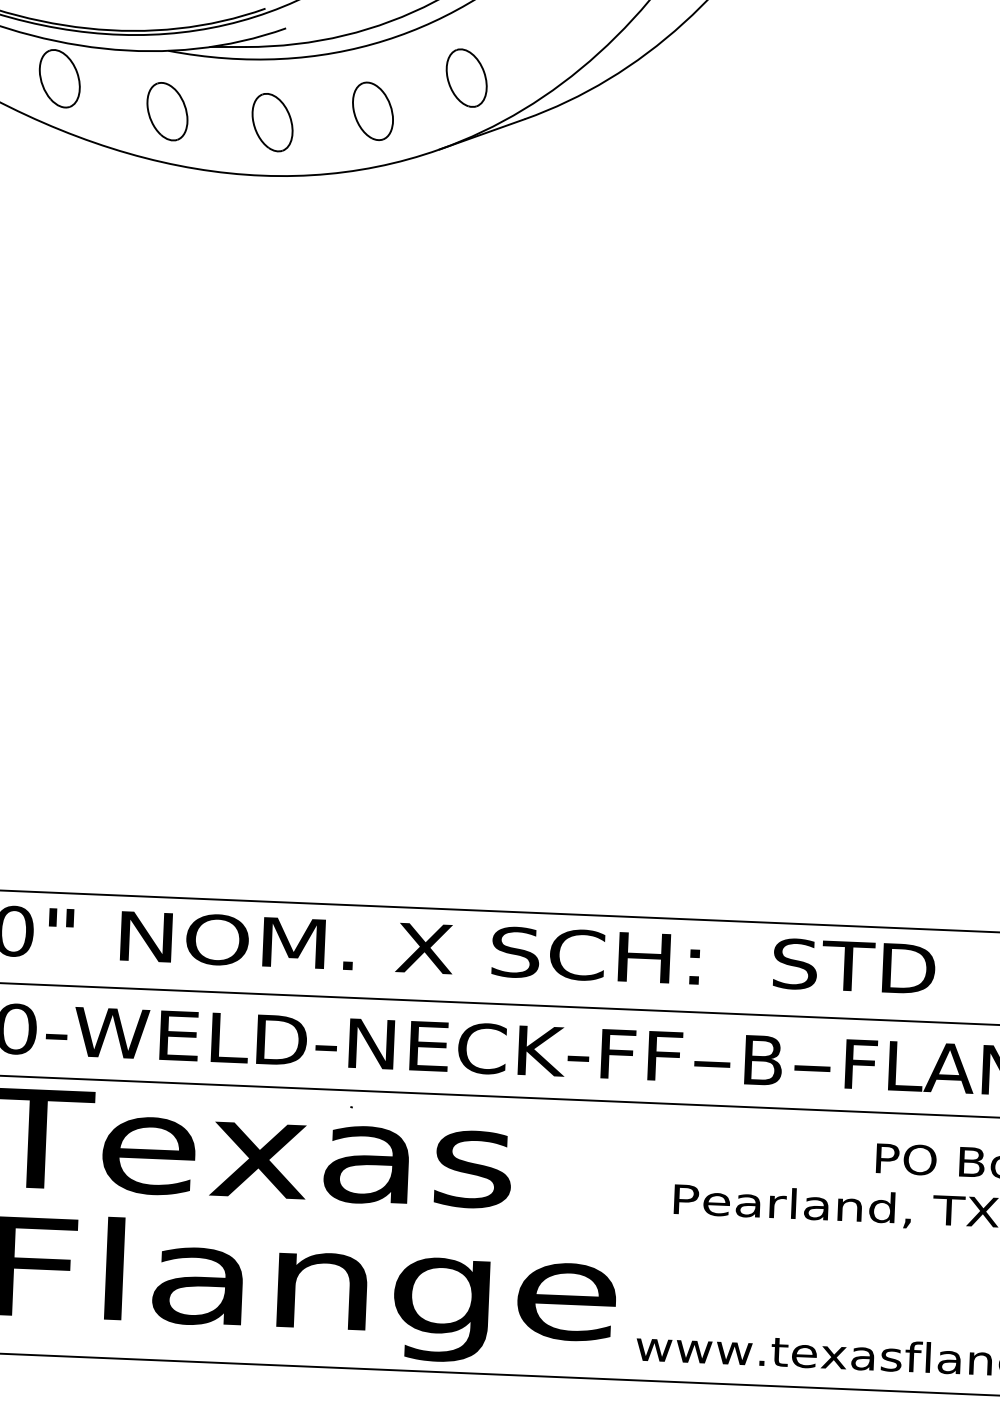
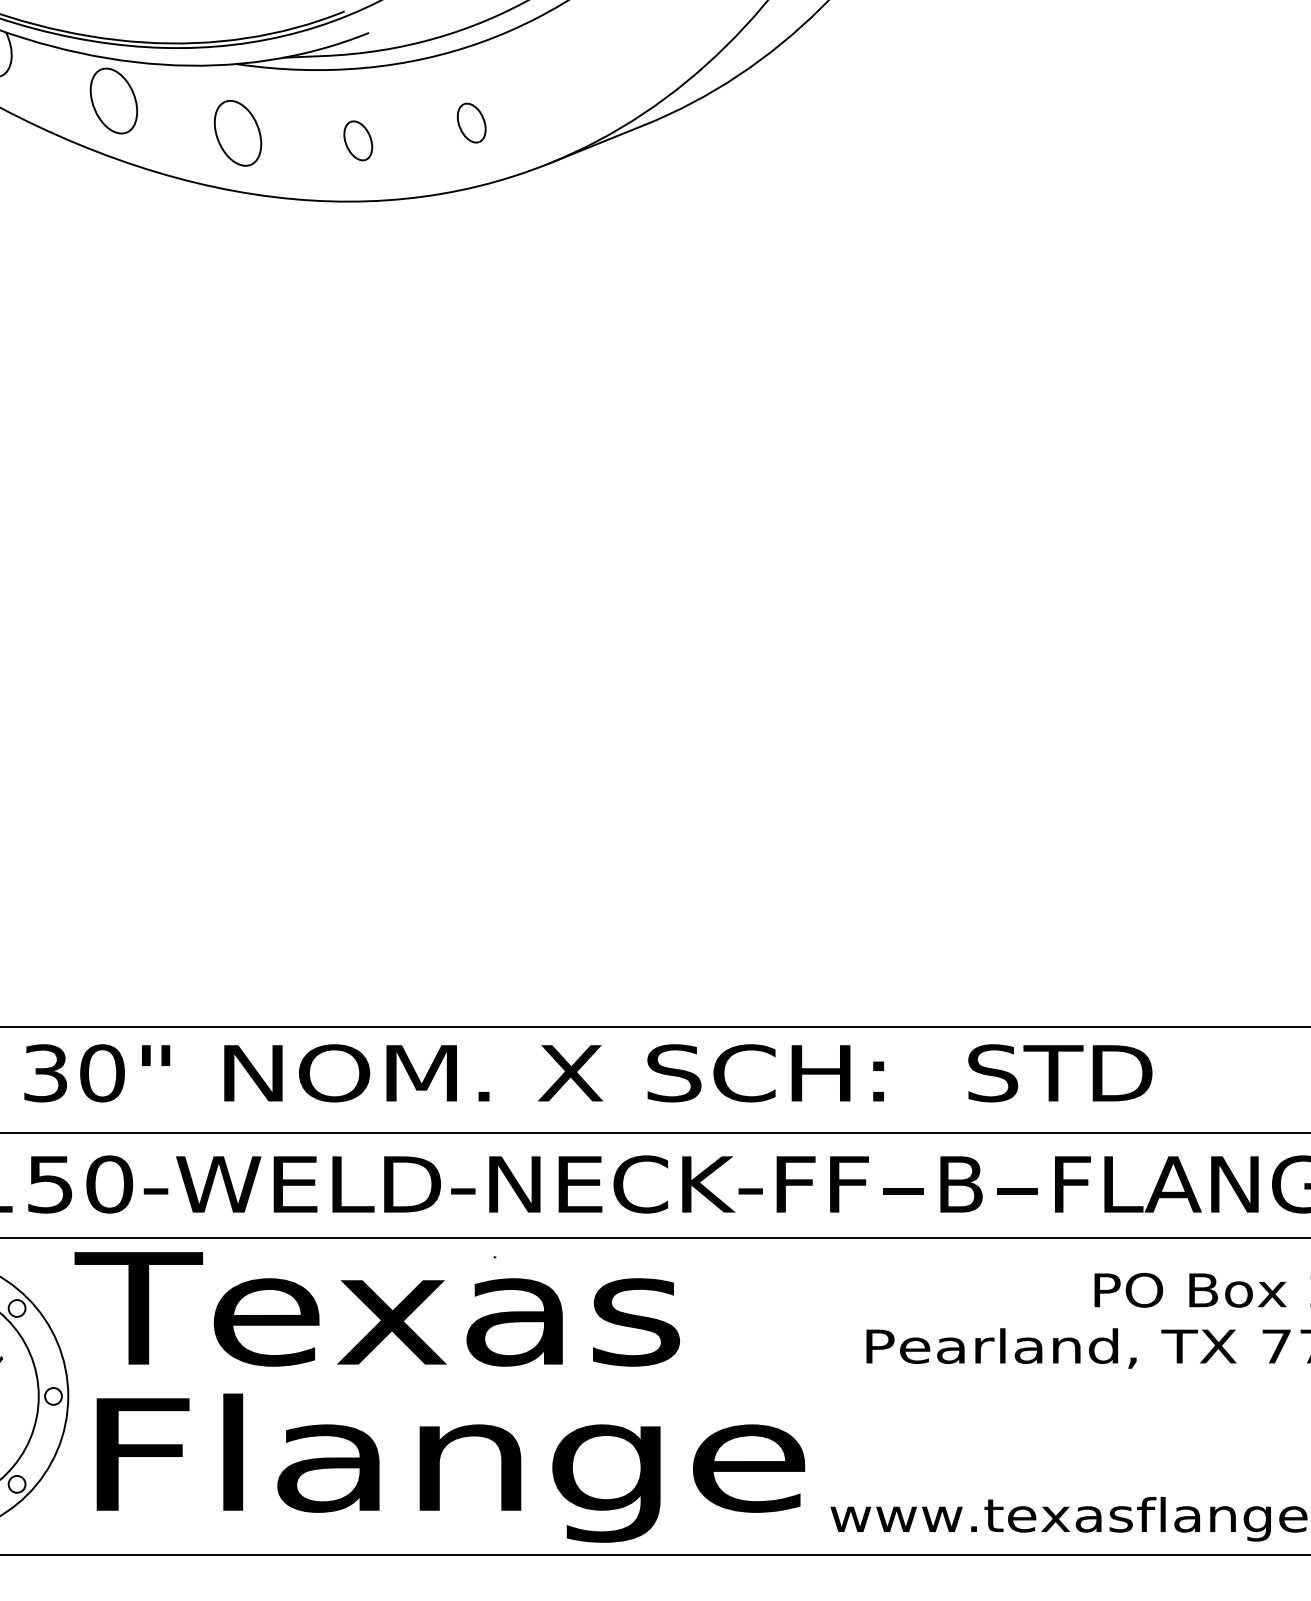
part: (466, 77) -> (576, 80), removed
part: (372, 110) -> (471, 122), size x0.6
part: (272, 122) -> (358, 140), size x0.6

